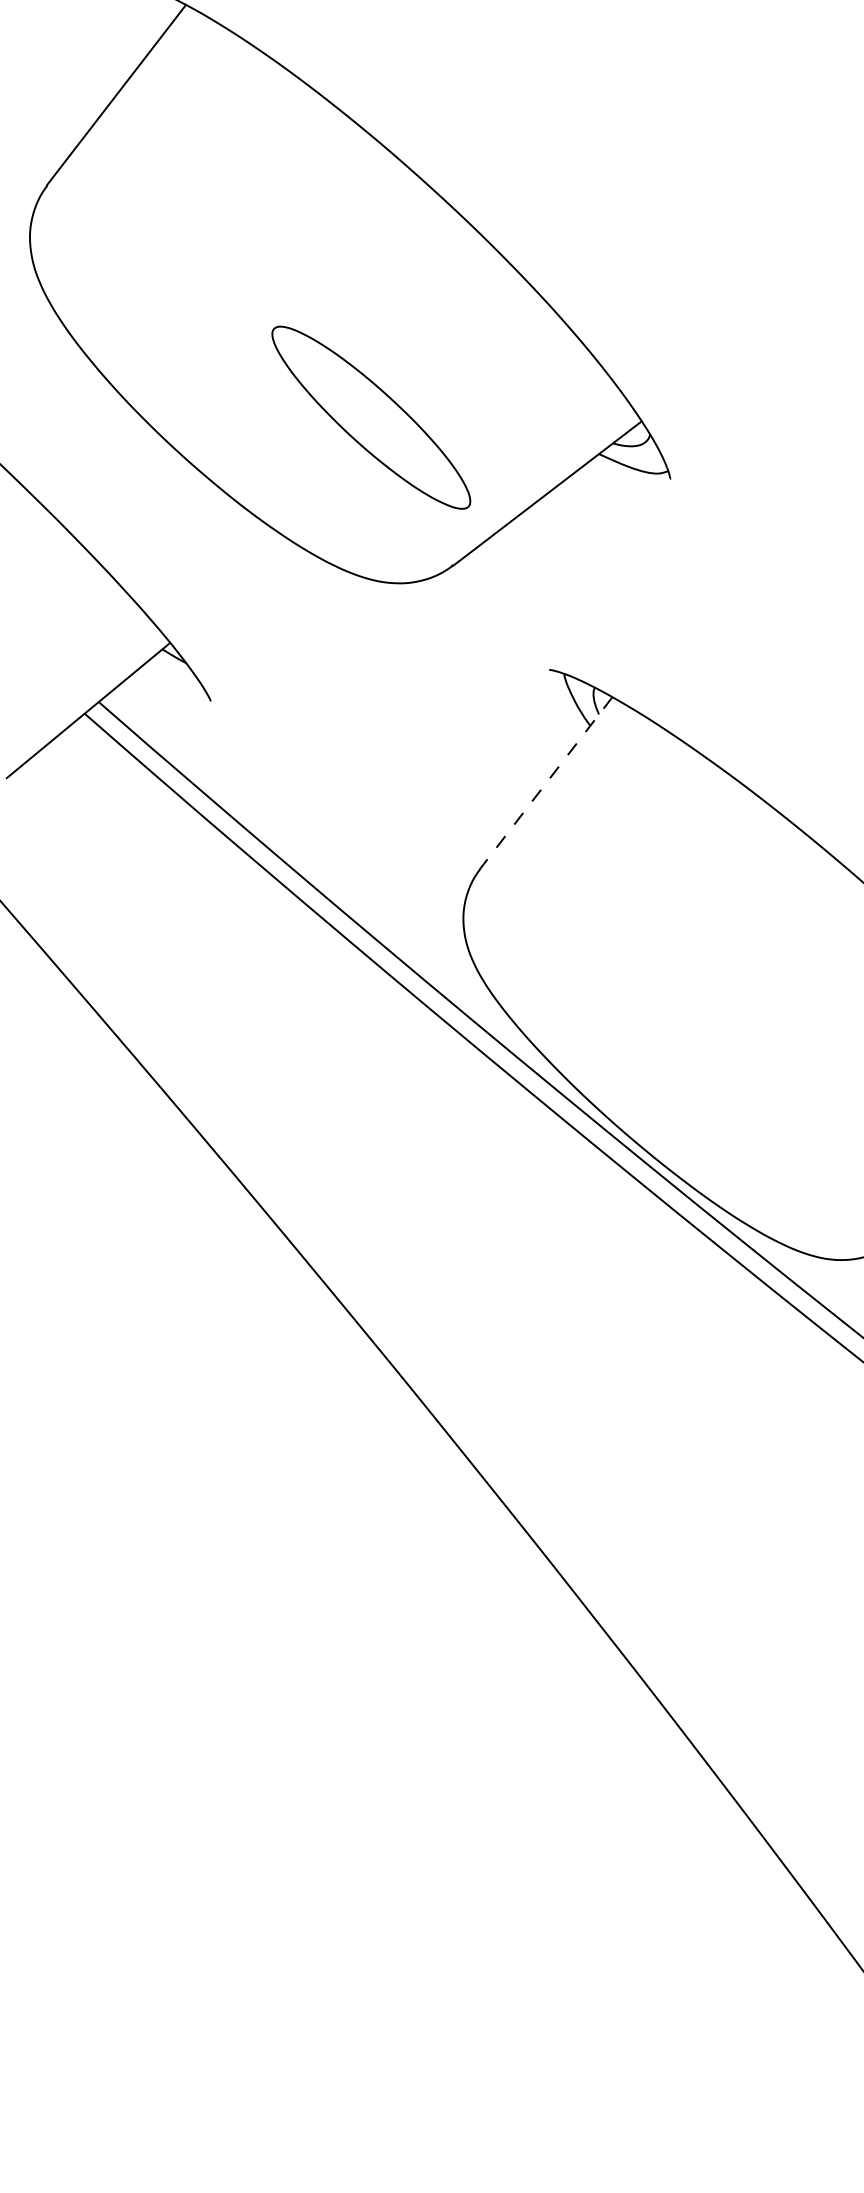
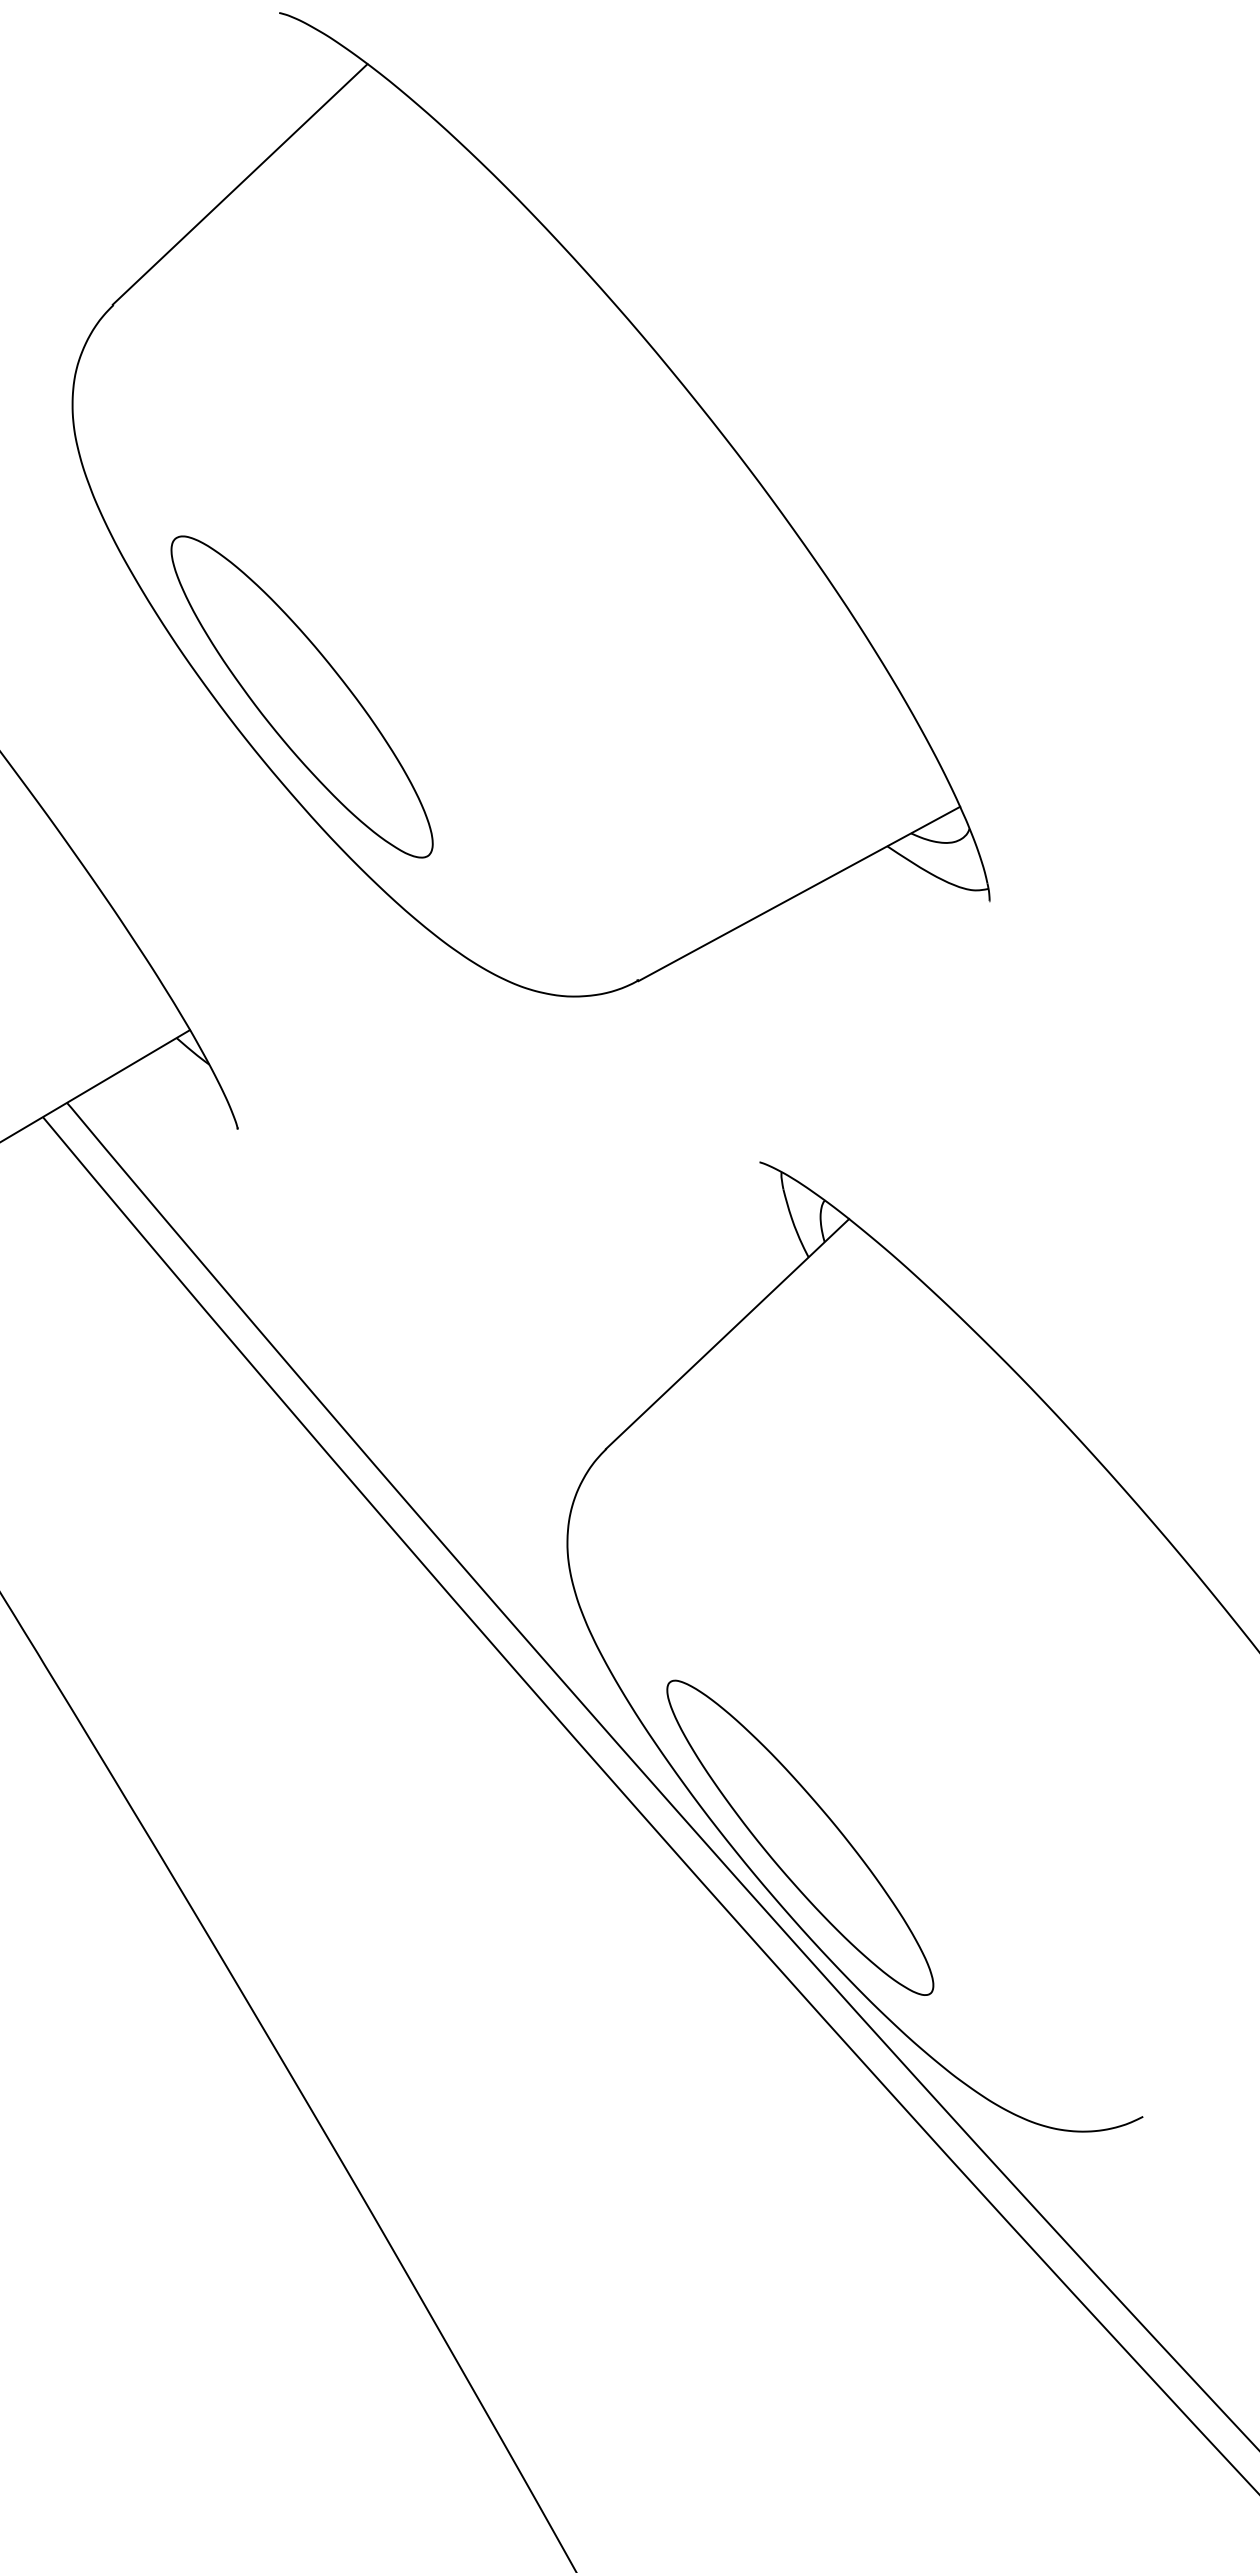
part: (371, 417) -> (302, 696), moved
line: (546, 783) -> (728, 1334), dashed -> solid
part: (643, 1099) -> (799, 1838), added

